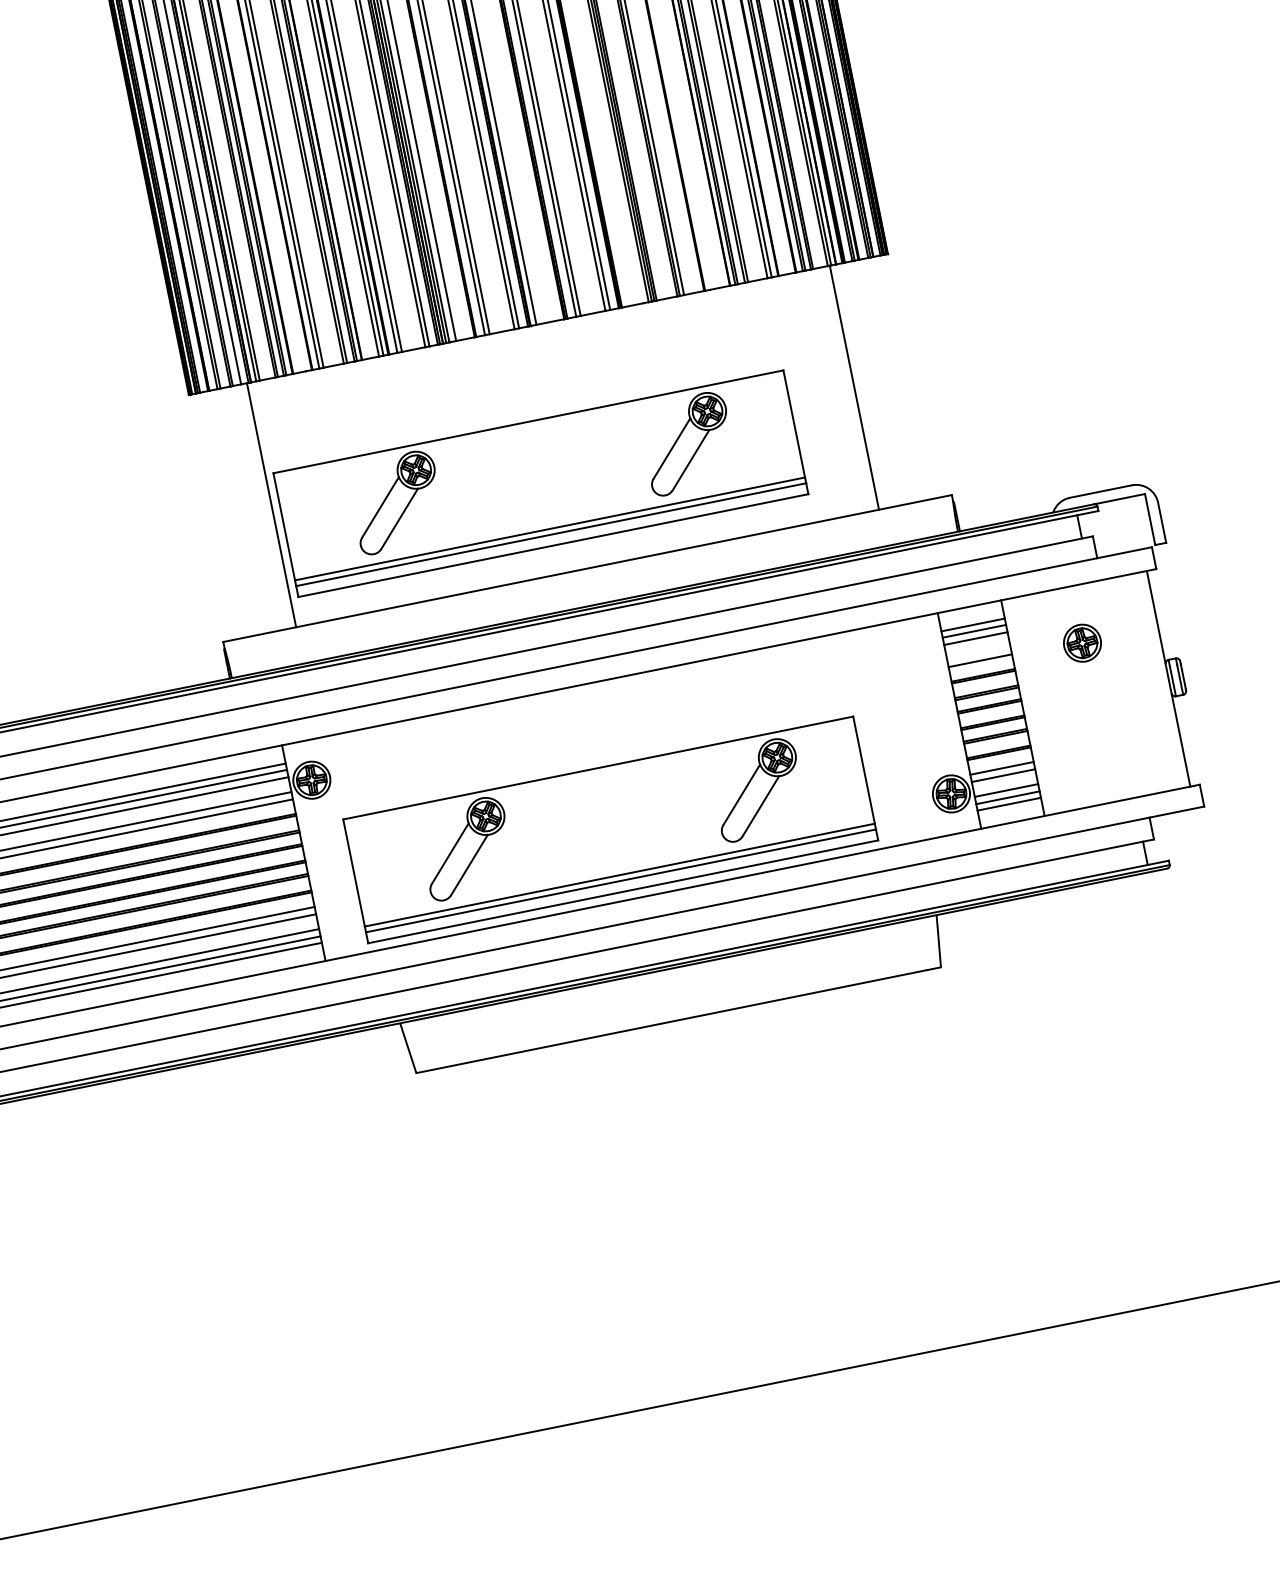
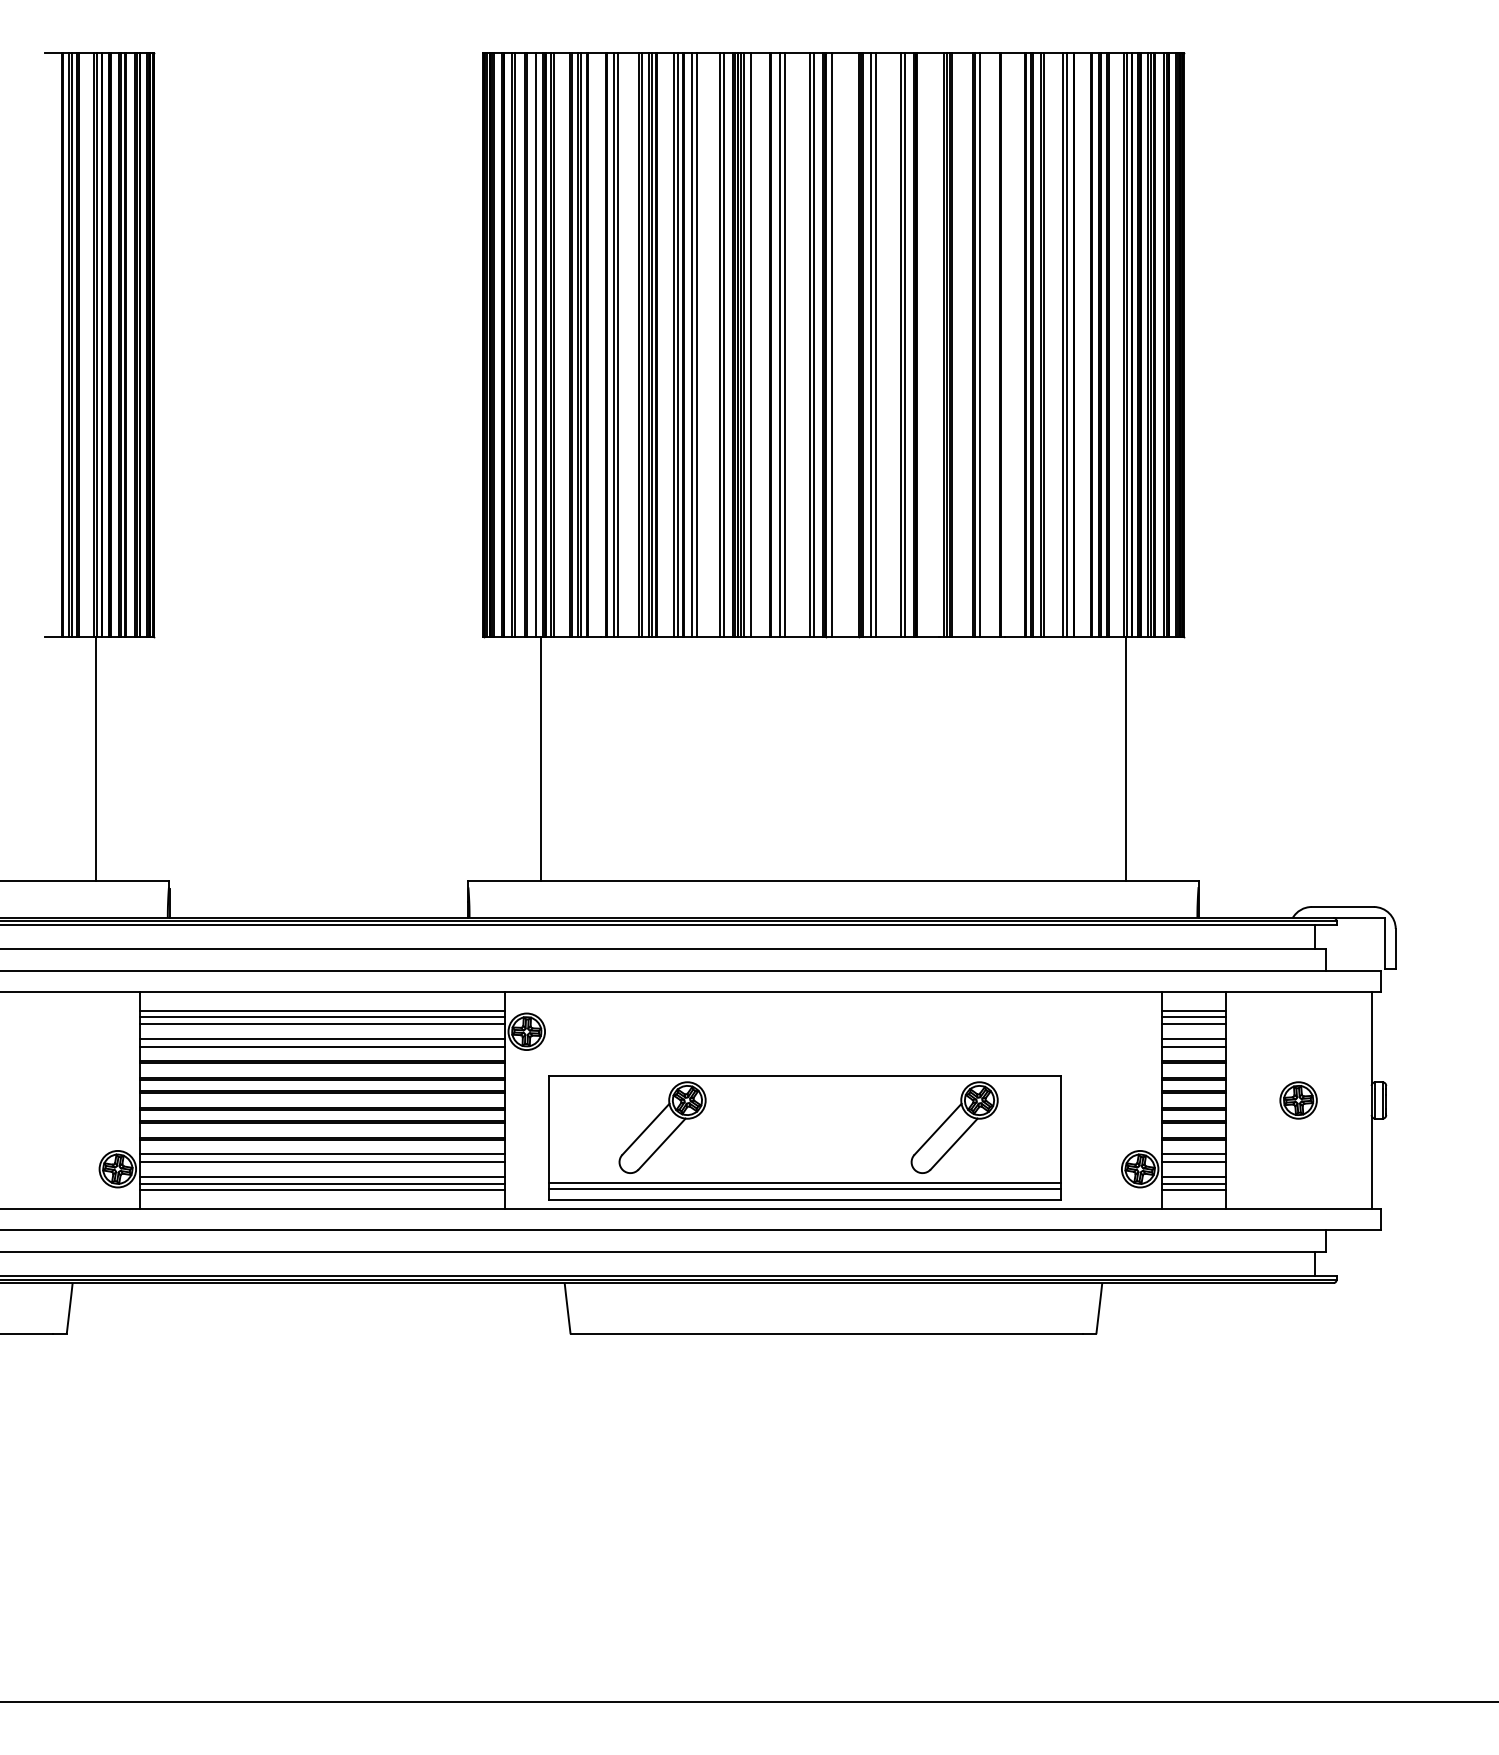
part: (540, 483) -> (804, 790), removed
part: (1082, 643) -> (1298, 1100), moved
line: (978, 653) -> (1193, 1039), added

